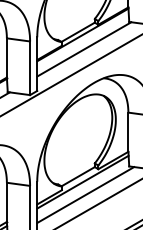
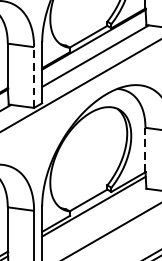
line: (30, 68) -> (34, 77), solid -> dashed
line: (128, 132) -> (145, 150), solid -> dashed
line: (85, 195) -> (96, 221), removed

